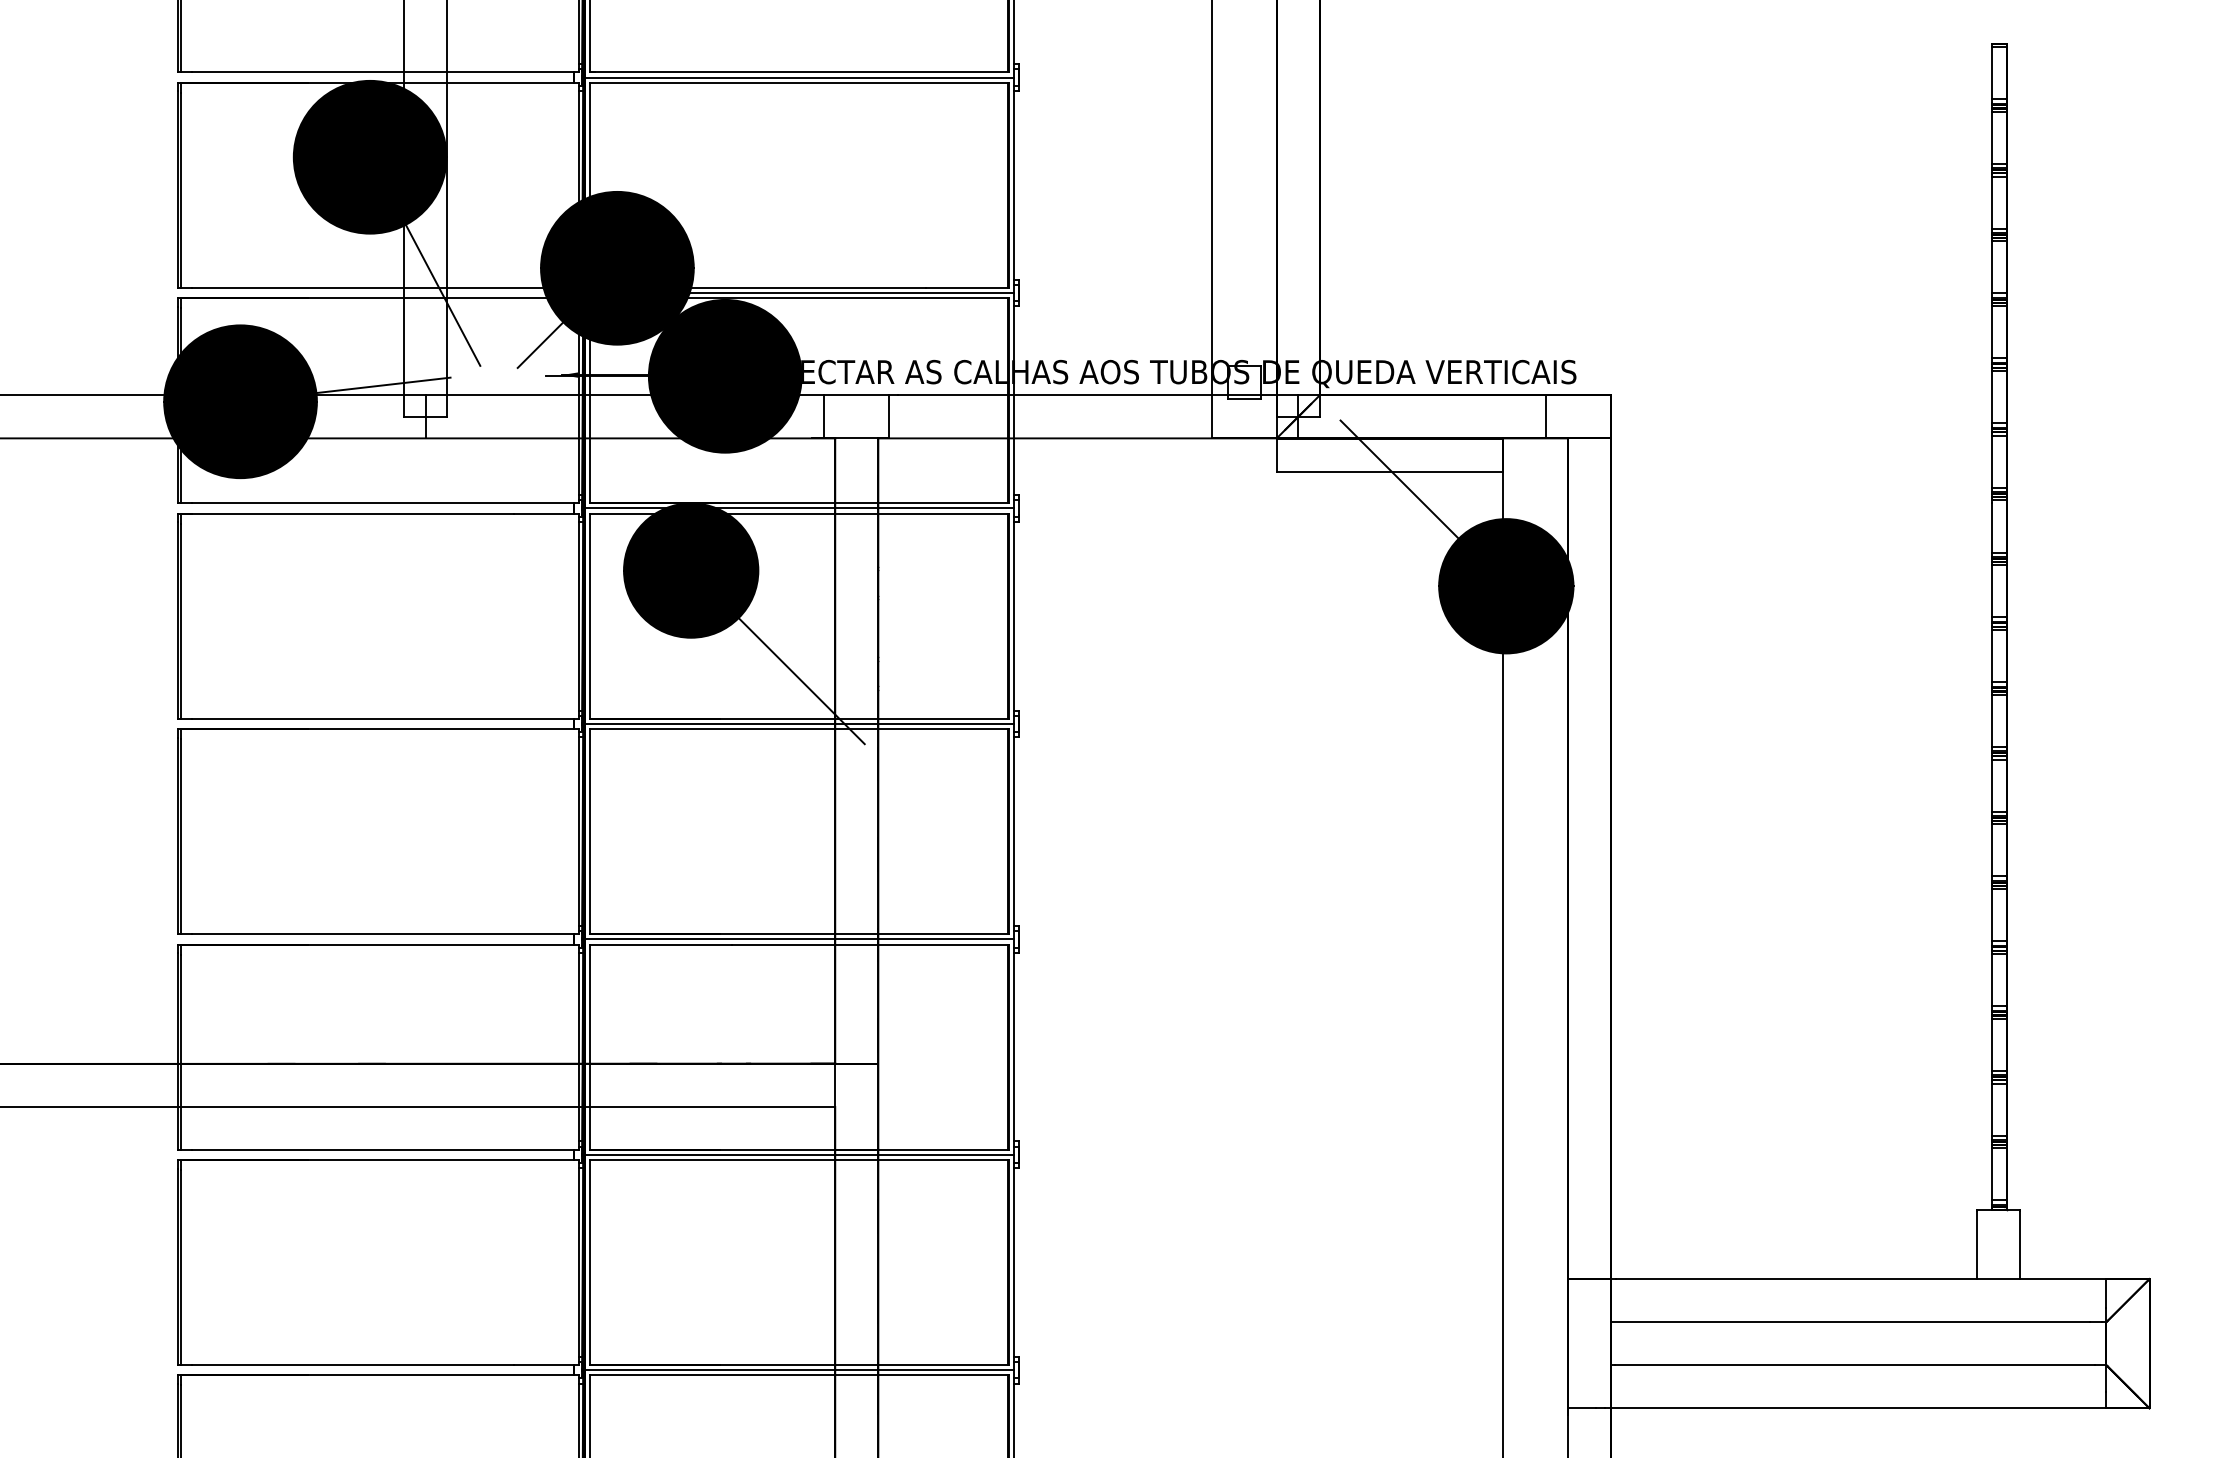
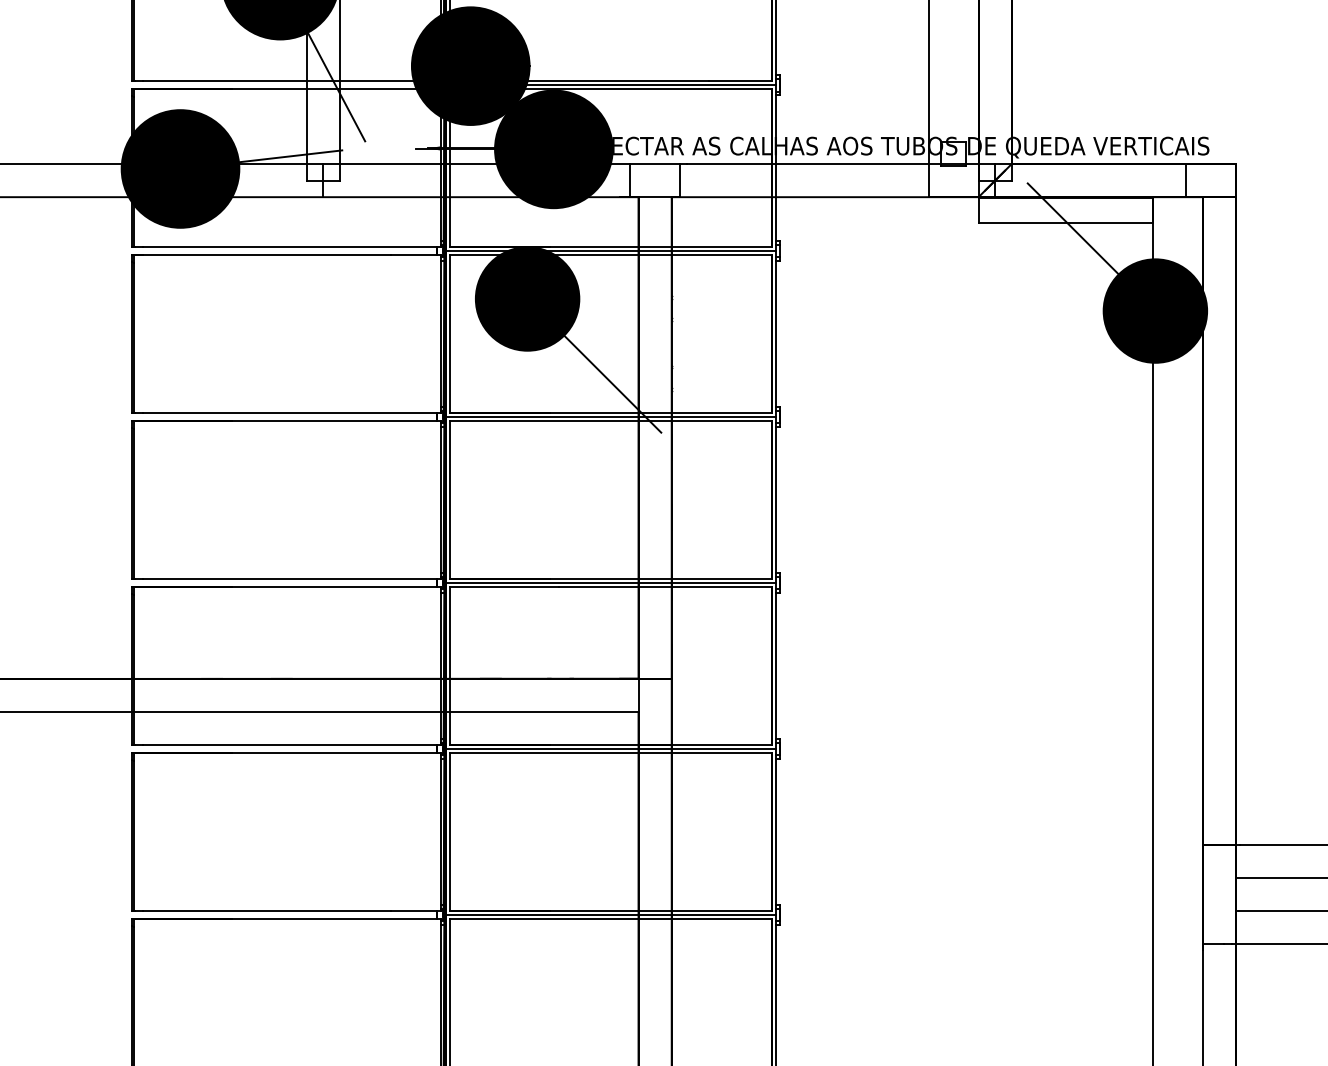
line: (540, 344) -> (411, 124), removed

